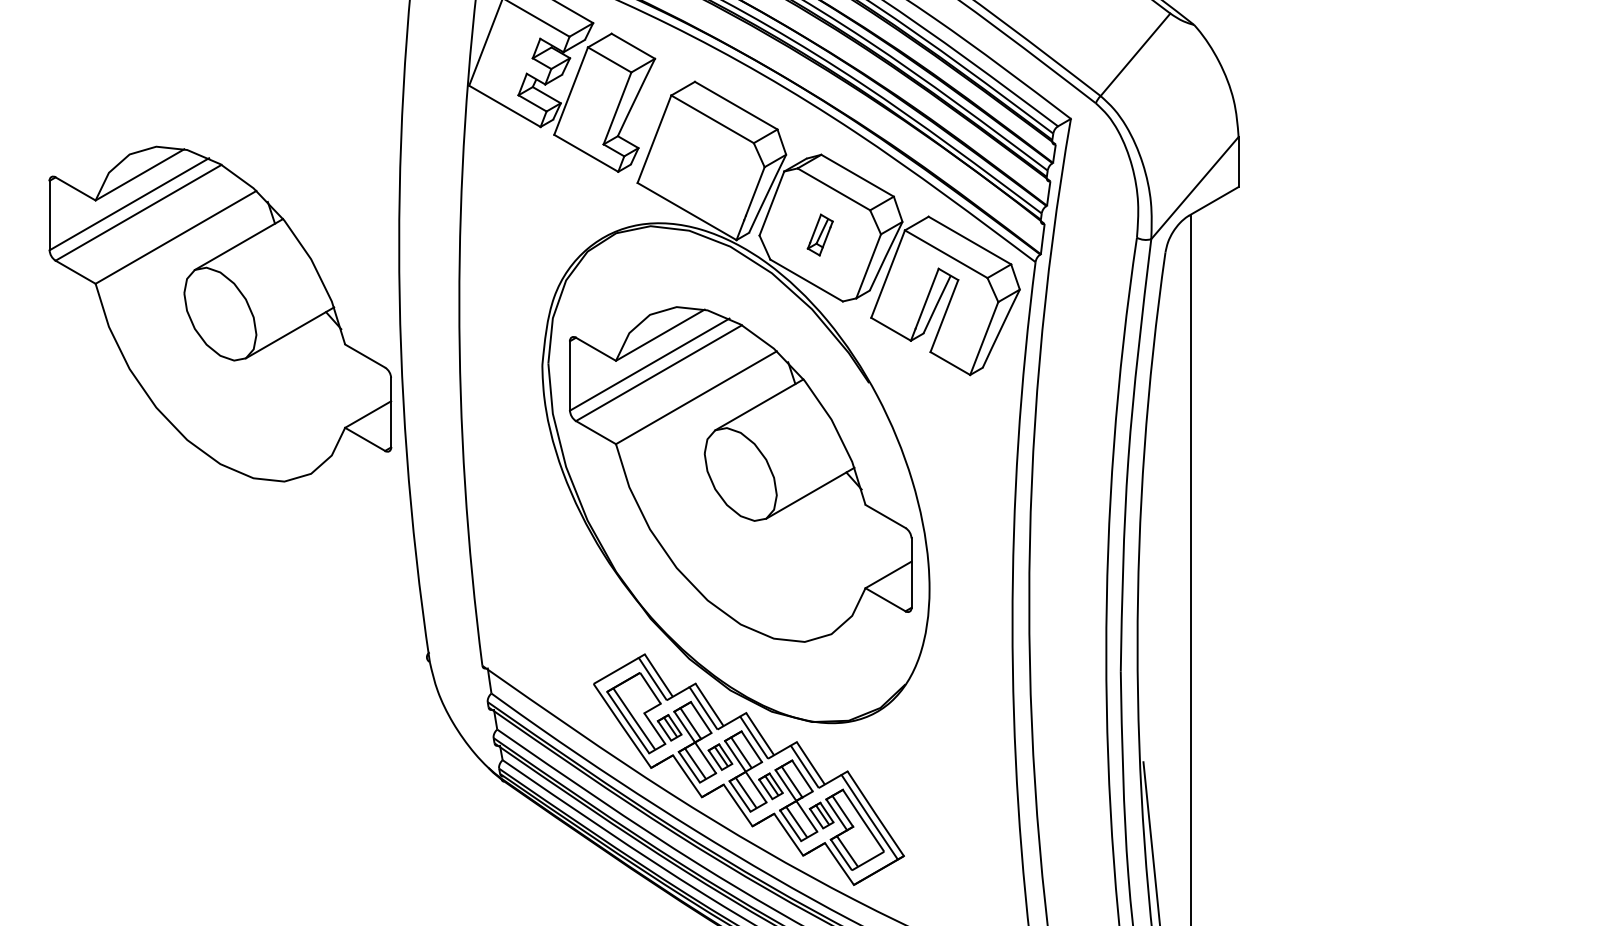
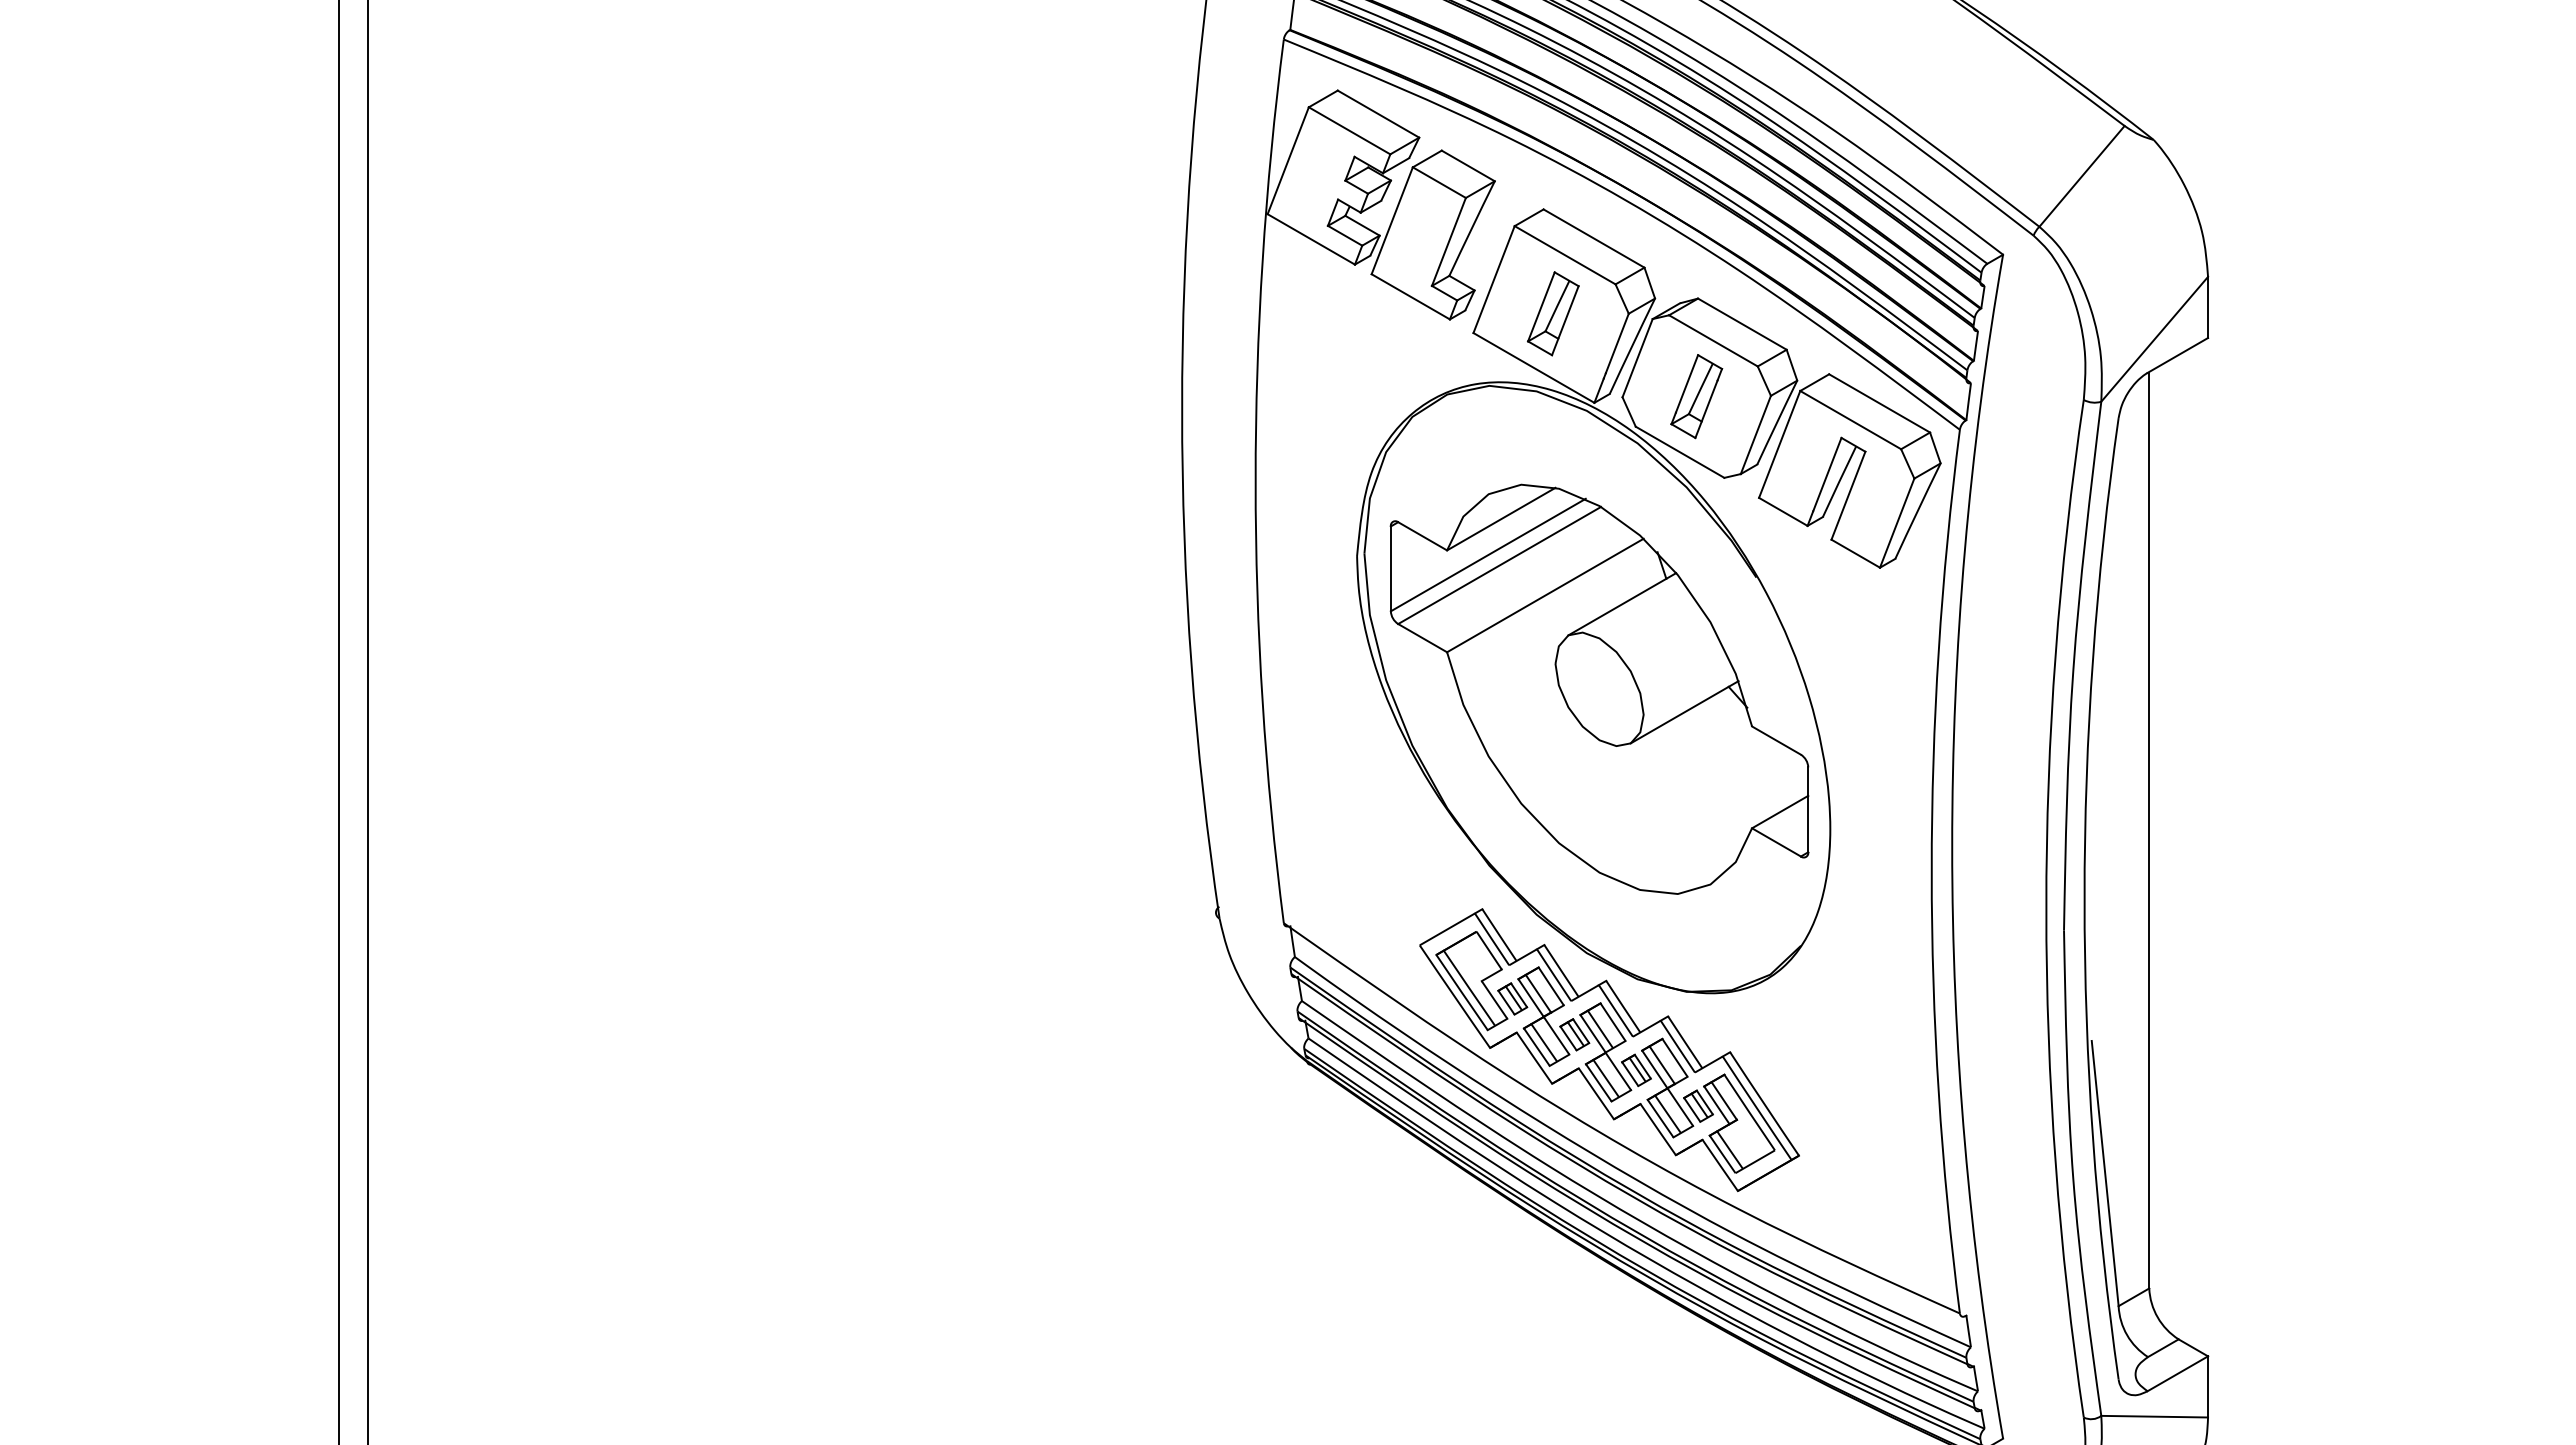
part: (703, 166) -> (1553, 313), added
part: (820, 234) -> (1696, 396), size x1.67
part: (220, 313) -> (963, 492), removed

